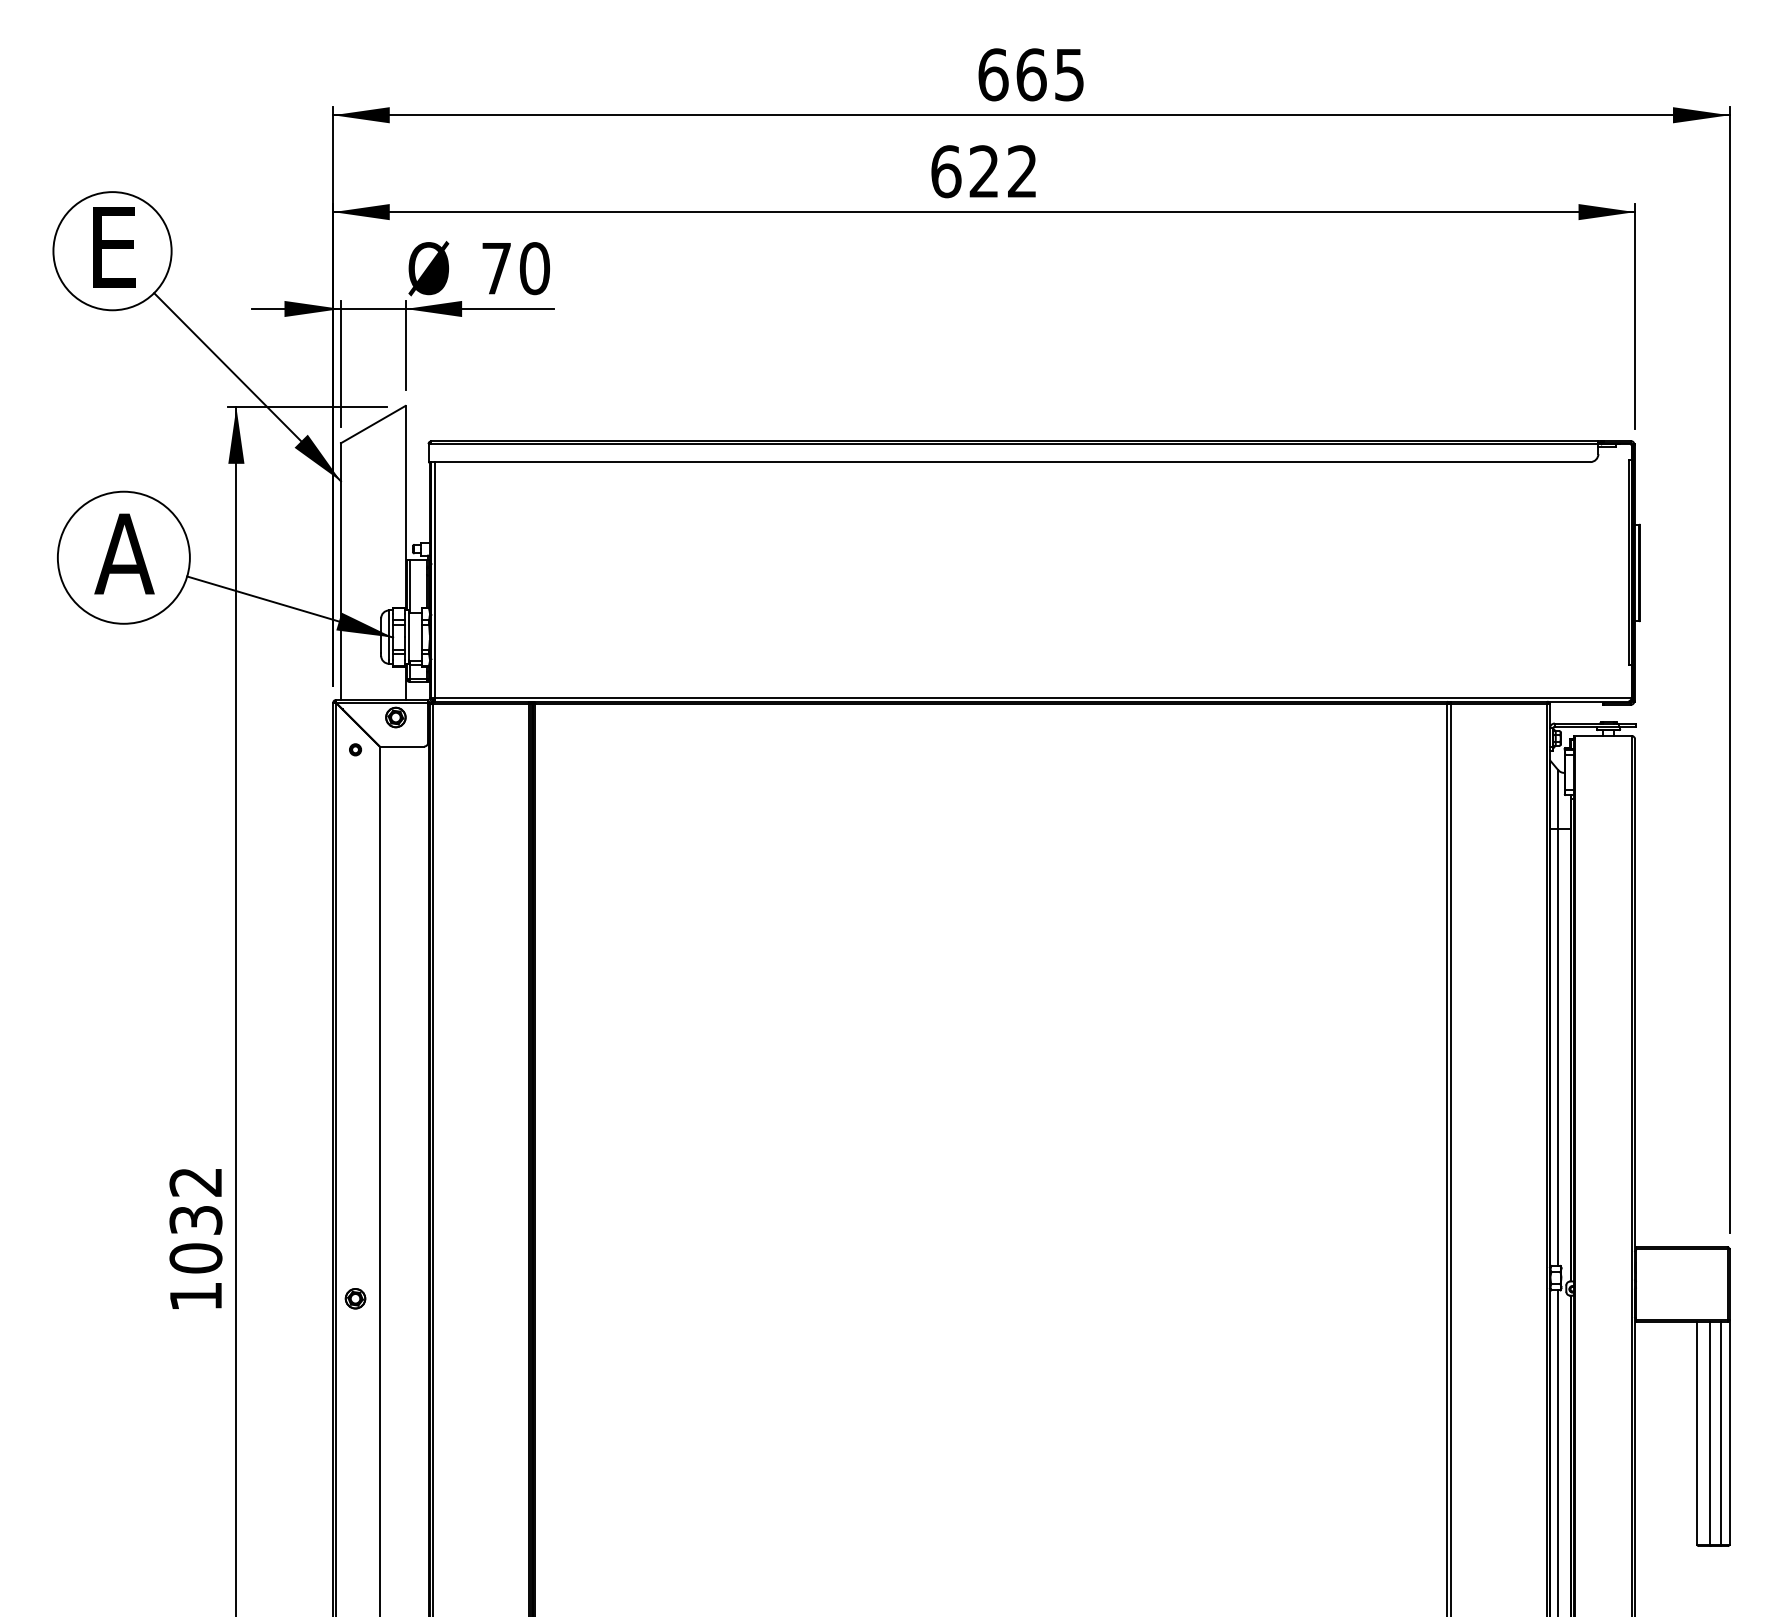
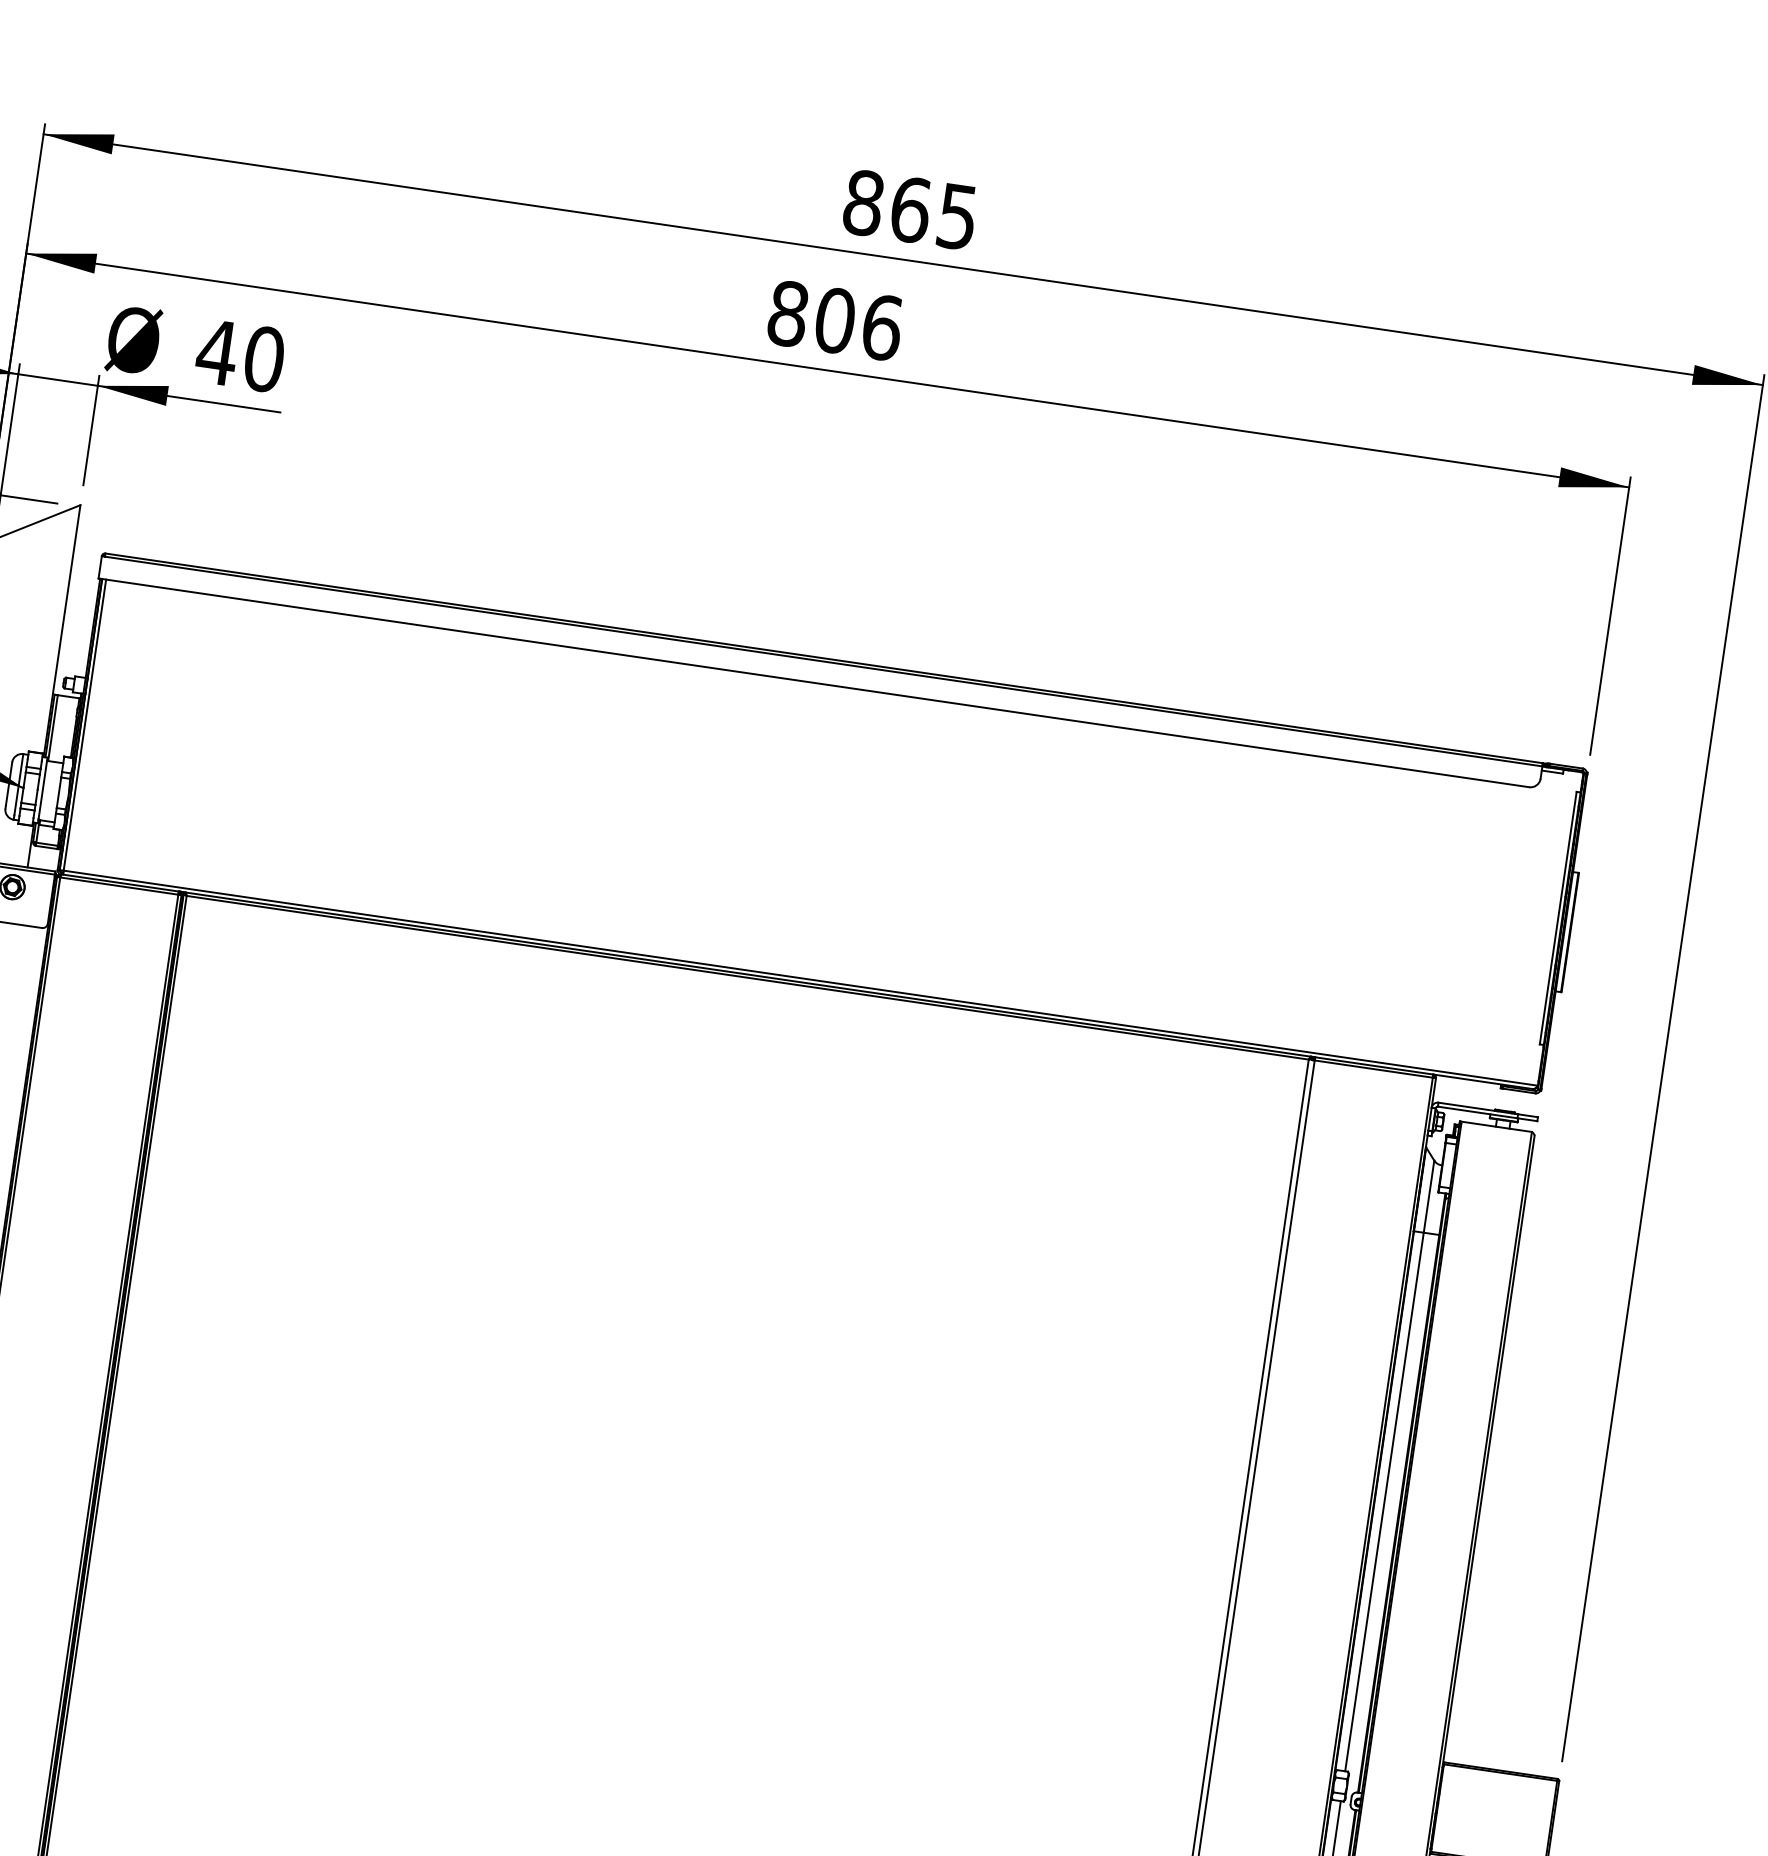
text: (993, 74) -> (863, 202), 665 -> 865
text: (984, 171) -> (835, 320), 622 -> 806
text: (496, 268) -> (217, 352), 70 -> 40

